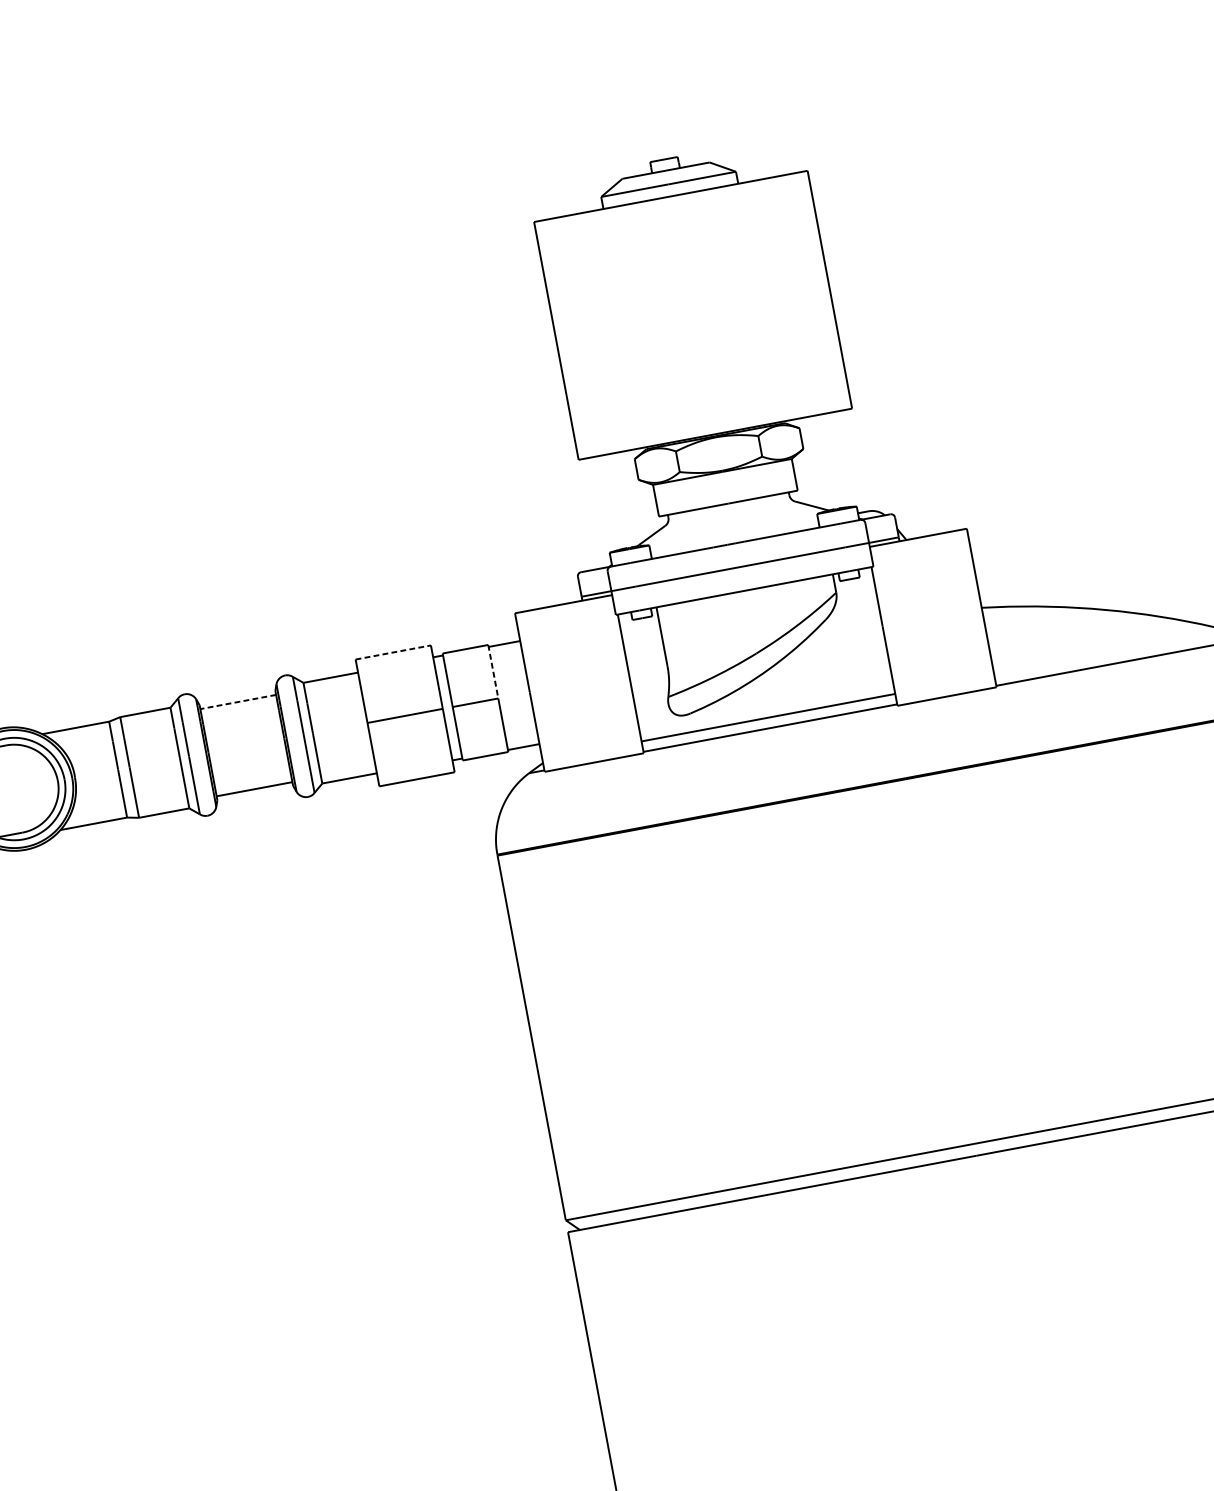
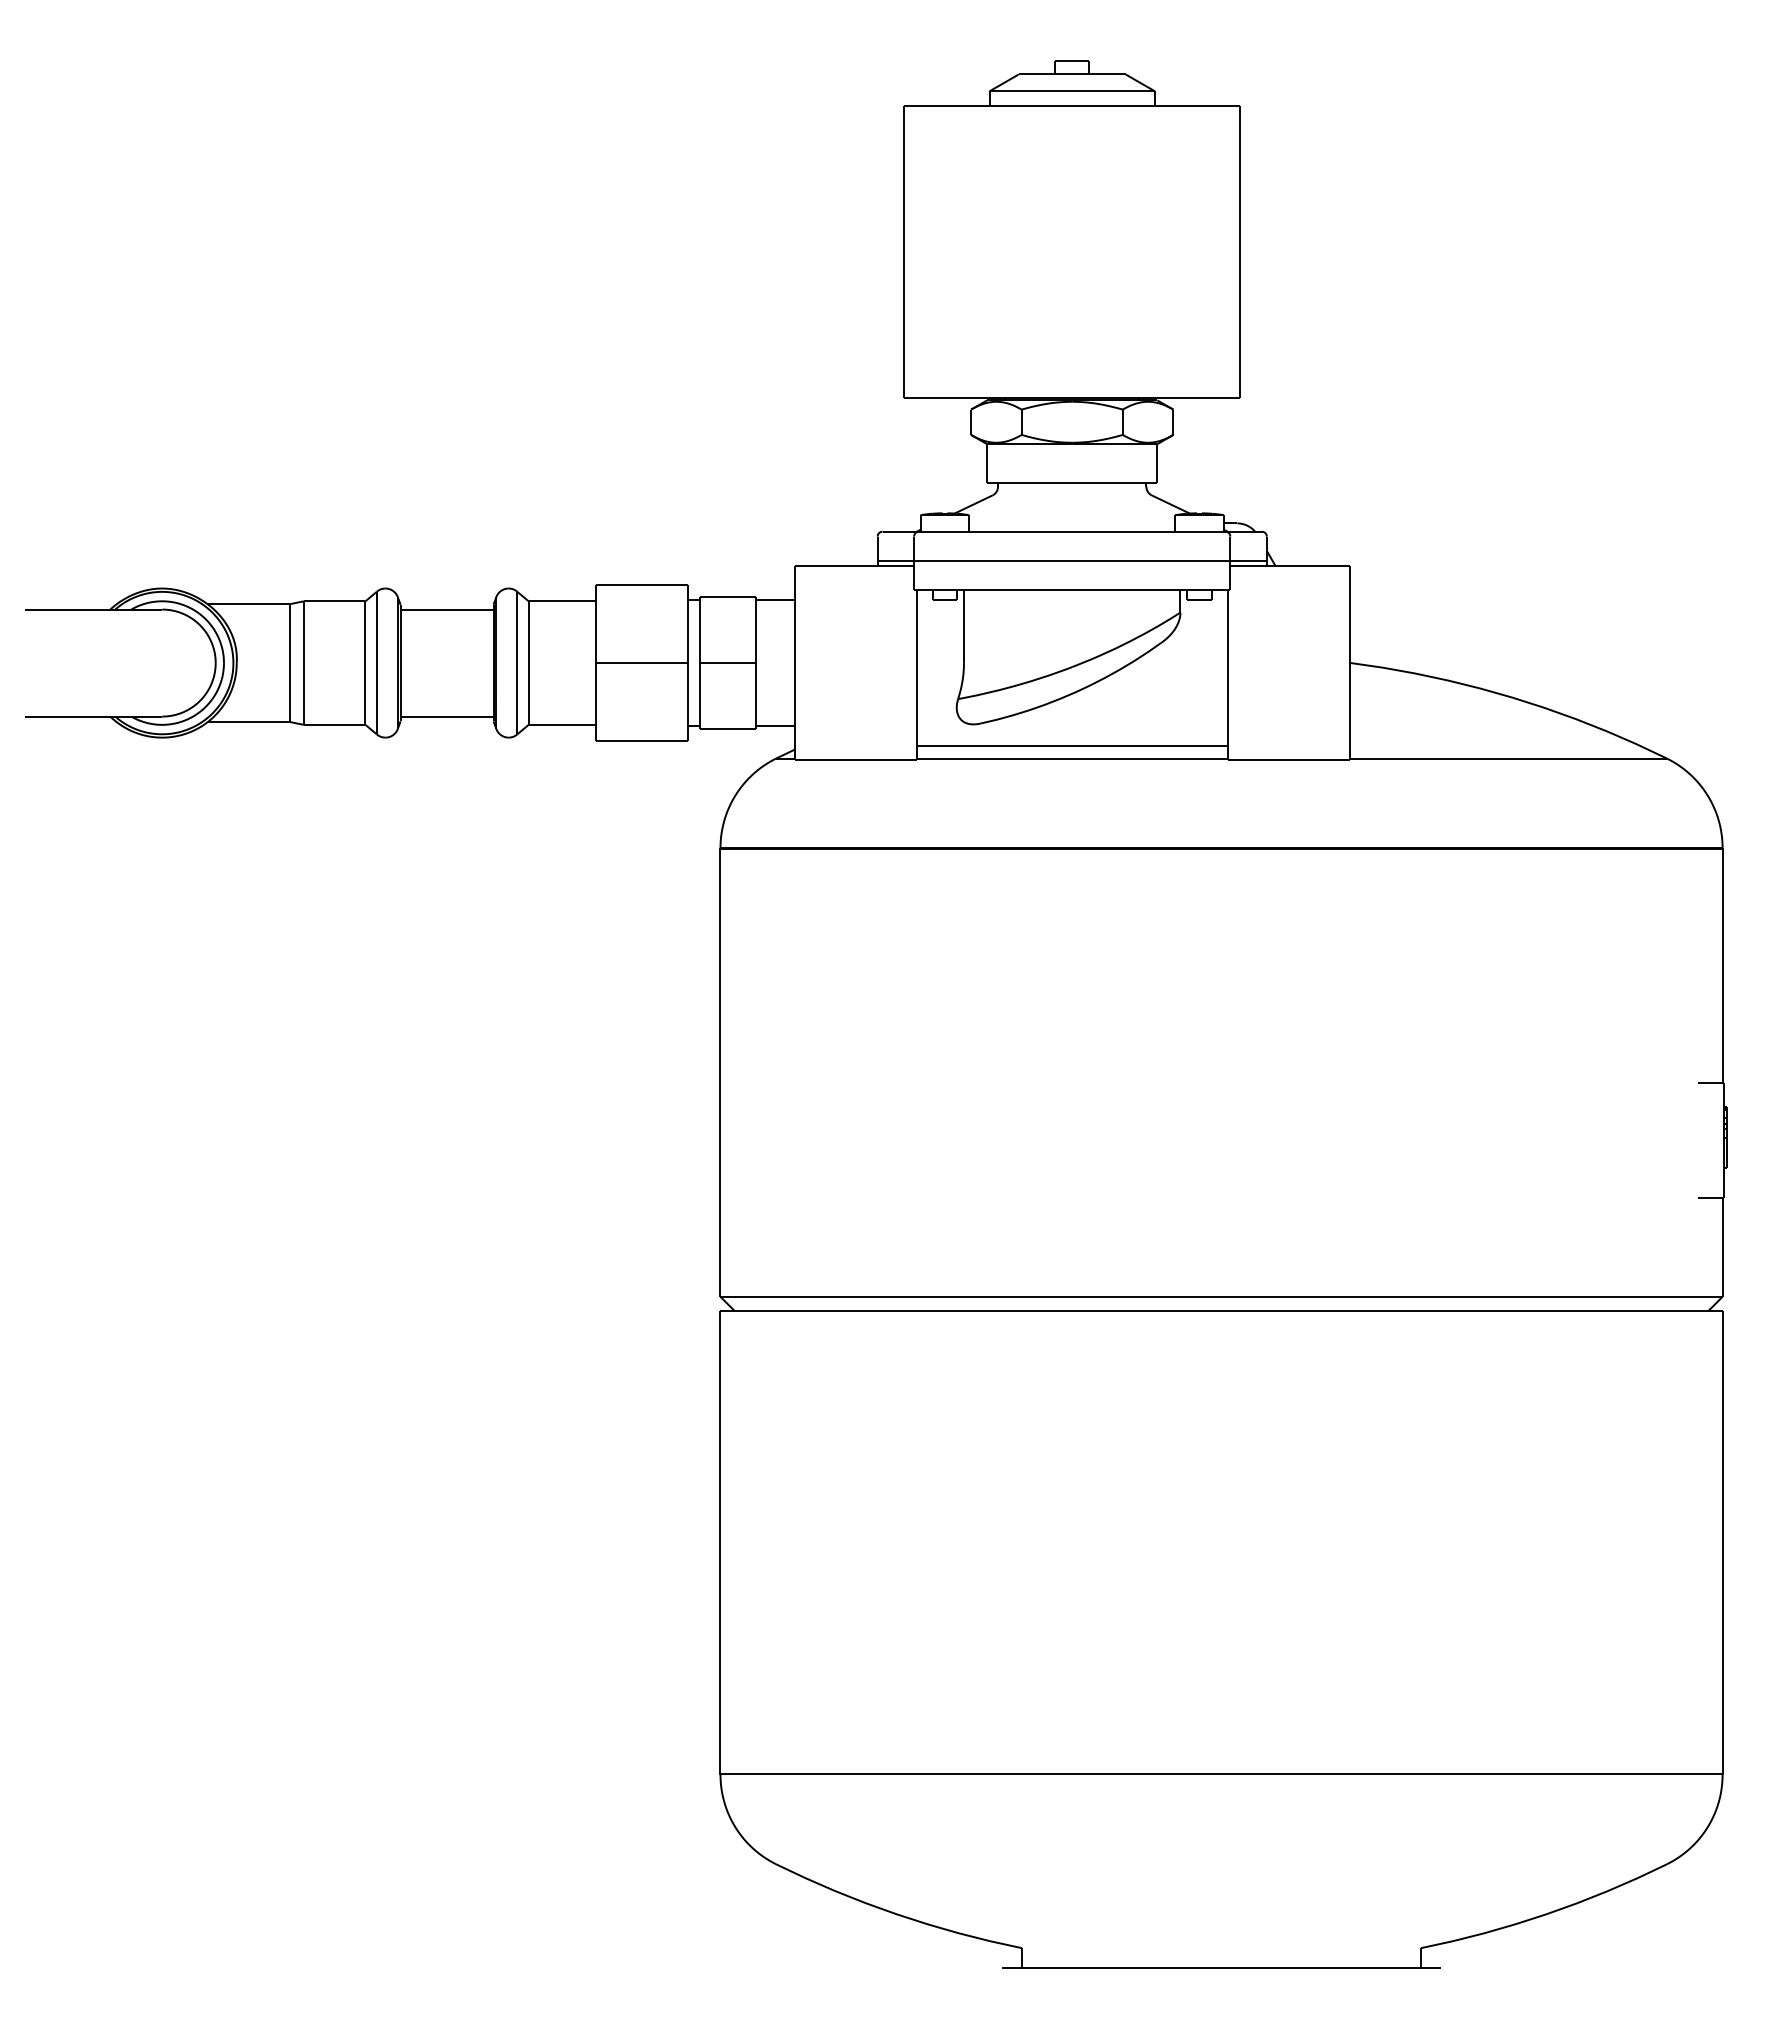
line: (393, 652) -> (642, 585), dashed -> solid
line: (493, 671) -> (756, 630), dashed -> solid
line: (237, 702) -> (446, 609), dashed -> solid

